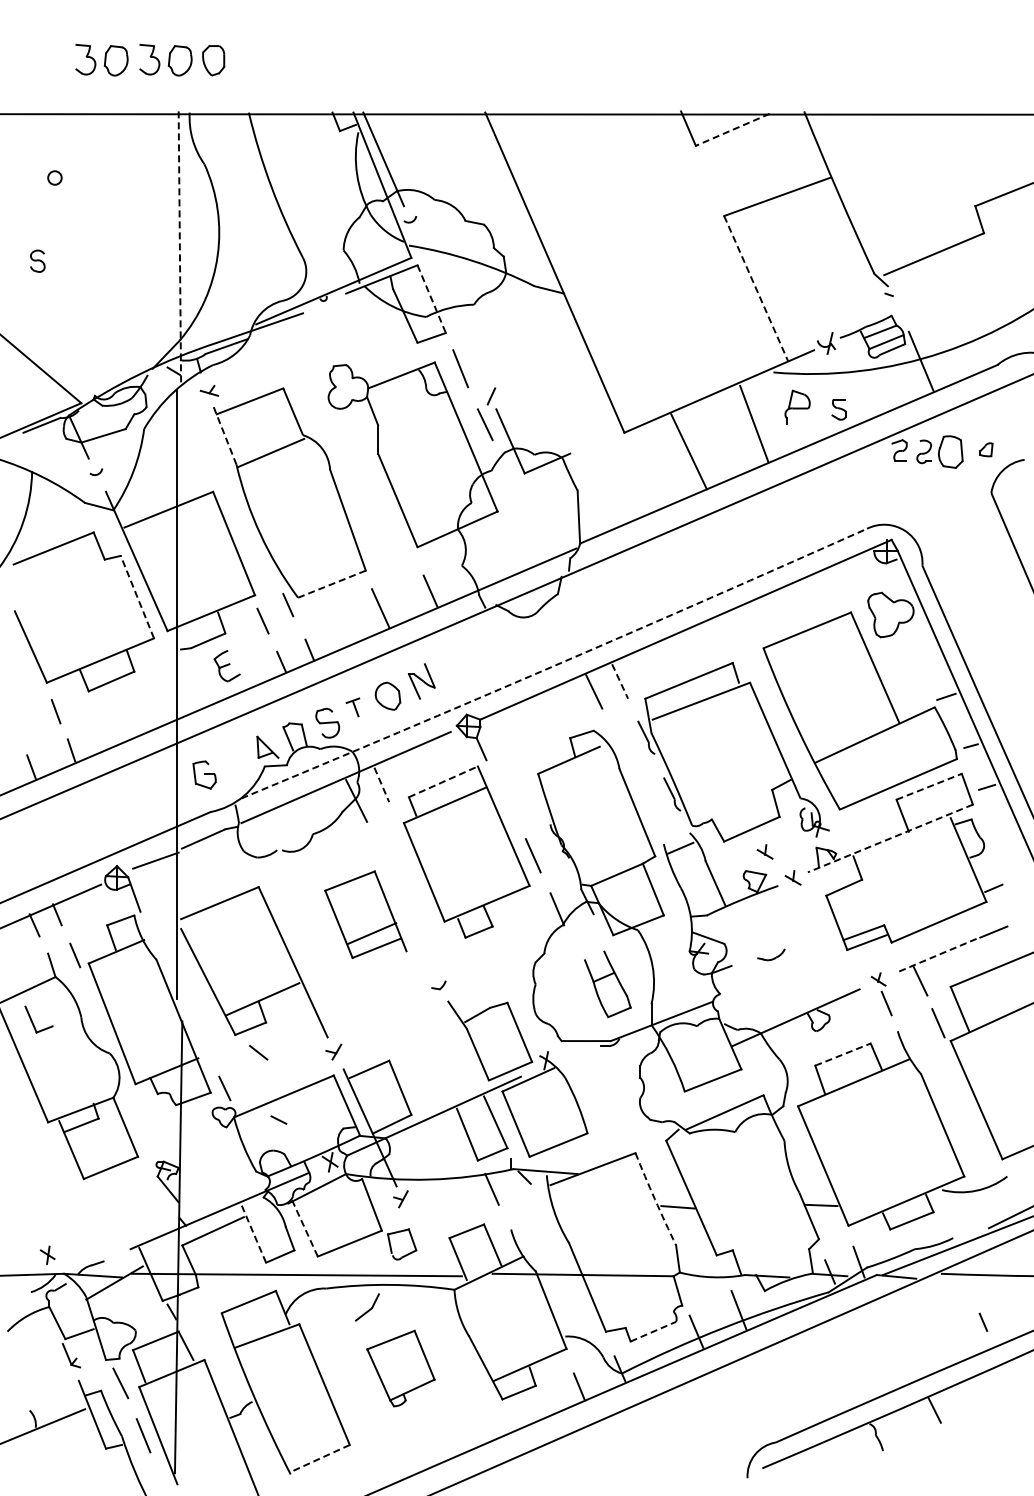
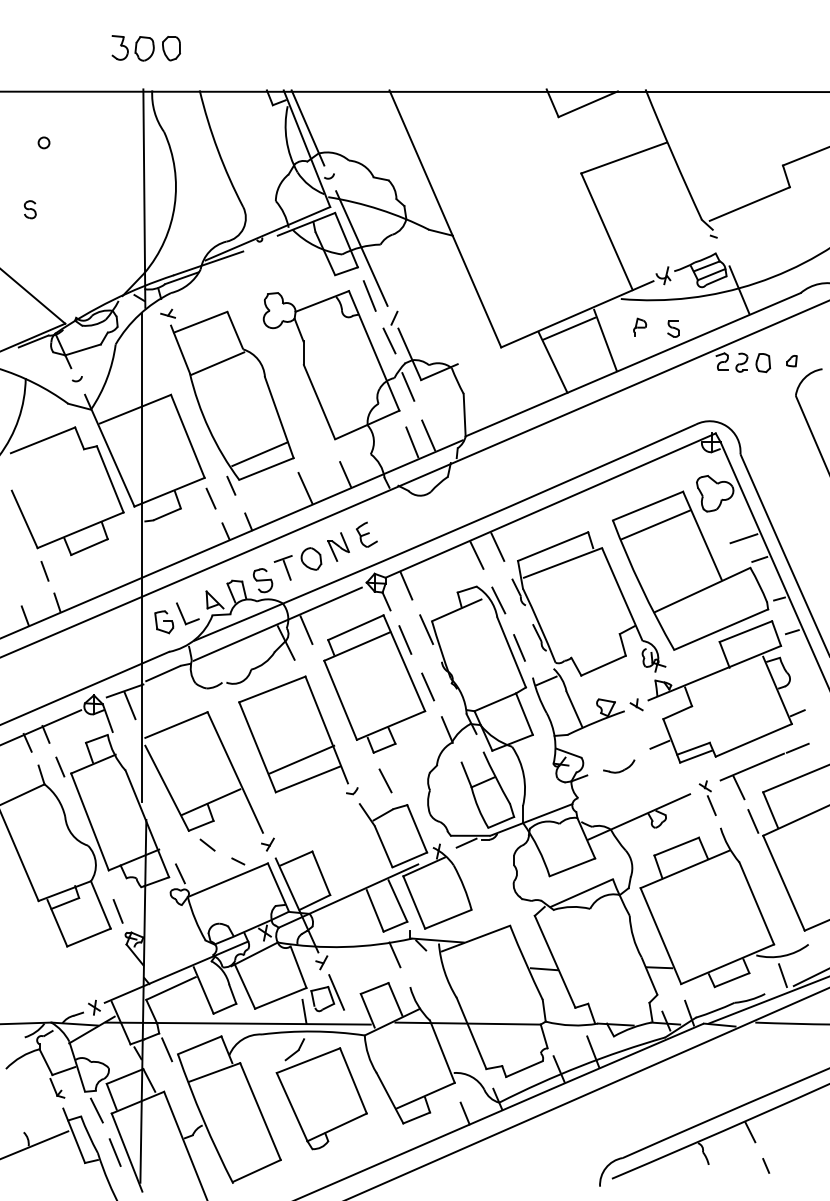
part: (101, 60) -> (81, 48), removed
line: (732, 130) -> (588, 104), dashed -> solid
line: (179, 247) -> (144, 198), dashed -> solid
line: (756, 289) -> (607, 232), dashed -> solid
line: (431, 299) -> (346, 240), dashed -> solid
line: (450, 309) -> (361, 248), added
part: (796, 407) -> (639, 327), size x0.62
line: (709, 408) -> (569, 327), added
line: (224, 435) -> (180, 349), dashed -> solid
part: (950, 452) -> (763, 363), size x0.71
line: (508, 481) -> (408, 386), added
line: (533, 541) -> (428, 434), added
line: (513, 550) -> (412, 441), added
line: (323, 565) -> (259, 453), added
line: (331, 584) -> (266, 469), dashed -> solid
line: (137, 596) -> (110, 478), dashed -> solid
line: (816, 653) -> (655, 524), added
arc: (555, 665) -> (445, 534), dashed -> solid
part: (226, 666) -> (366, 535), moved
line: (926, 670) -> (743, 538), added
line: (620, 681) -> (498, 547), dashed -> solid
part: (352, 707) -> (282, 567), size x1.67
line: (505, 729) -> (405, 585), added
line: (621, 747) -> (498, 600), added
line: (443, 781) -> (355, 627), dashed -> solid
line: (381, 784) -> (306, 629), dashed -> solid
line: (531, 784) -> (426, 629), added
line: (929, 786) -> (746, 631), dashed -> solid
line: (504, 797) -> (404, 640), added
line: (646, 807) -> (518, 648), added
line: (889, 838) -> (714, 673), dashed -> solid
part: (764, 851) -> (613, 683), removed
line: (161, 878) -> (129, 705), added
part: (365, 914) -> (293, 734), size x1.67
line: (821, 927) -> (659, 744), added
part: (771, 954) -> (619, 766), size x1.43
line: (937, 955) -> (752, 767), dashed -> solid
line: (479, 972) -> (384, 780), added
part: (607, 984) -> (487, 790), size x1.43
part: (38, 1019) -> (187, 613), moved
line: (581, 1049) -> (466, 842), added
line: (842, 1054) -> (676, 846), dashed -> solid
line: (278, 1119) -> (237, 861), moved
line: (146, 1135) -> (117, 911), added
arc: (655, 1199) -> (526, 962), dashed -> solid
line: (975, 1215) -> (783, 975), added
line: (304, 1227) -> (244, 985), dashed -> solid
line: (253, 1233) -> (203, 990), dashed -> solid
line: (419, 1235) -> (336, 991), added
part: (47, 1254) -> (94, 1007), moved
line: (378, 1260) -> (303, 1011), added
line: (208, 1307) -> (167, 1049), added
line: (983, 1321) -> (766, 1165), moved
line: (653, 1331) -> (524, 1068), dashed -> solid
part: (400, 1368) -> (321, 1098), size x1.67
line: (320, 1458) -> (257, 1170), dashed -> solid

